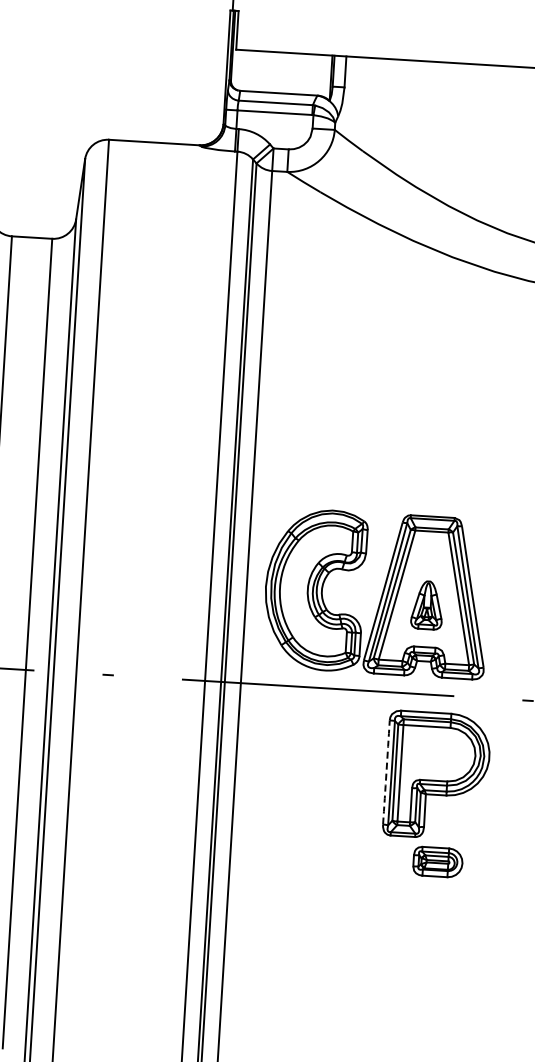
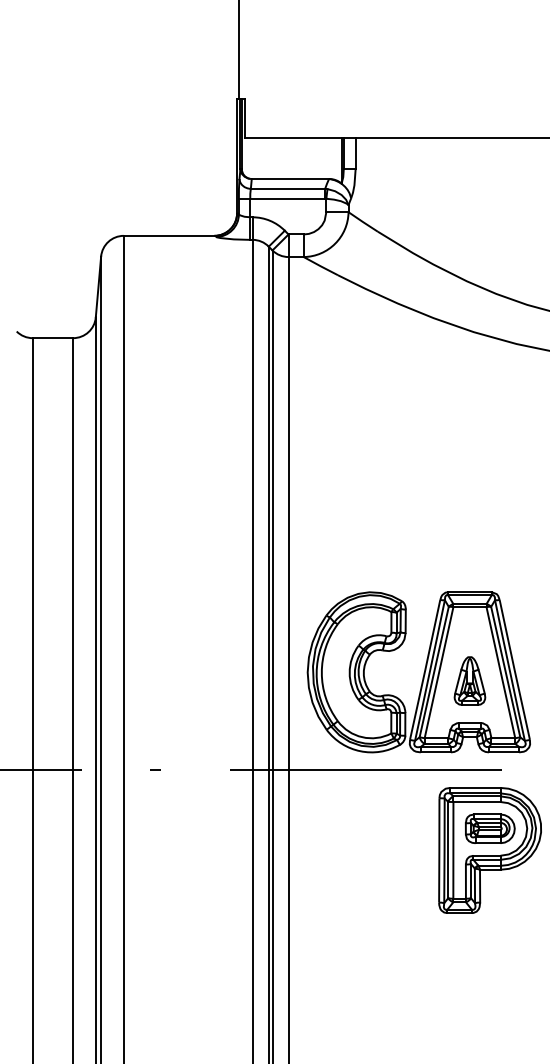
arc: (386, 772) -> (439, 850), dashed -> solid
part: (438, 861) -> (490, 828), moved

